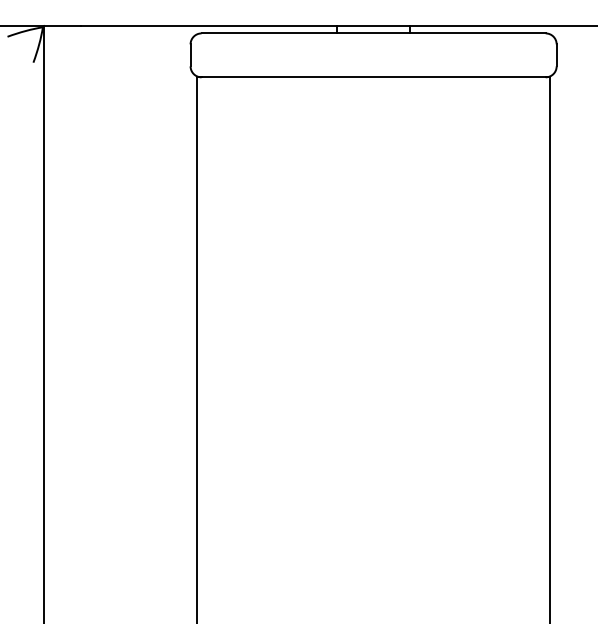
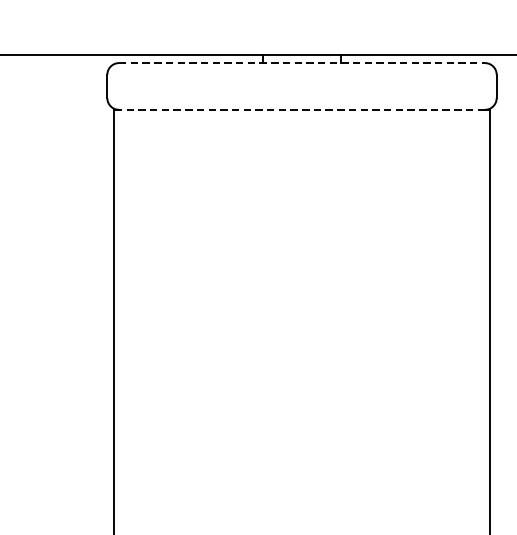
line: (374, 33) -> (302, 63), solid -> dashed
line: (373, 77) -> (301, 109), solid -> dashed

